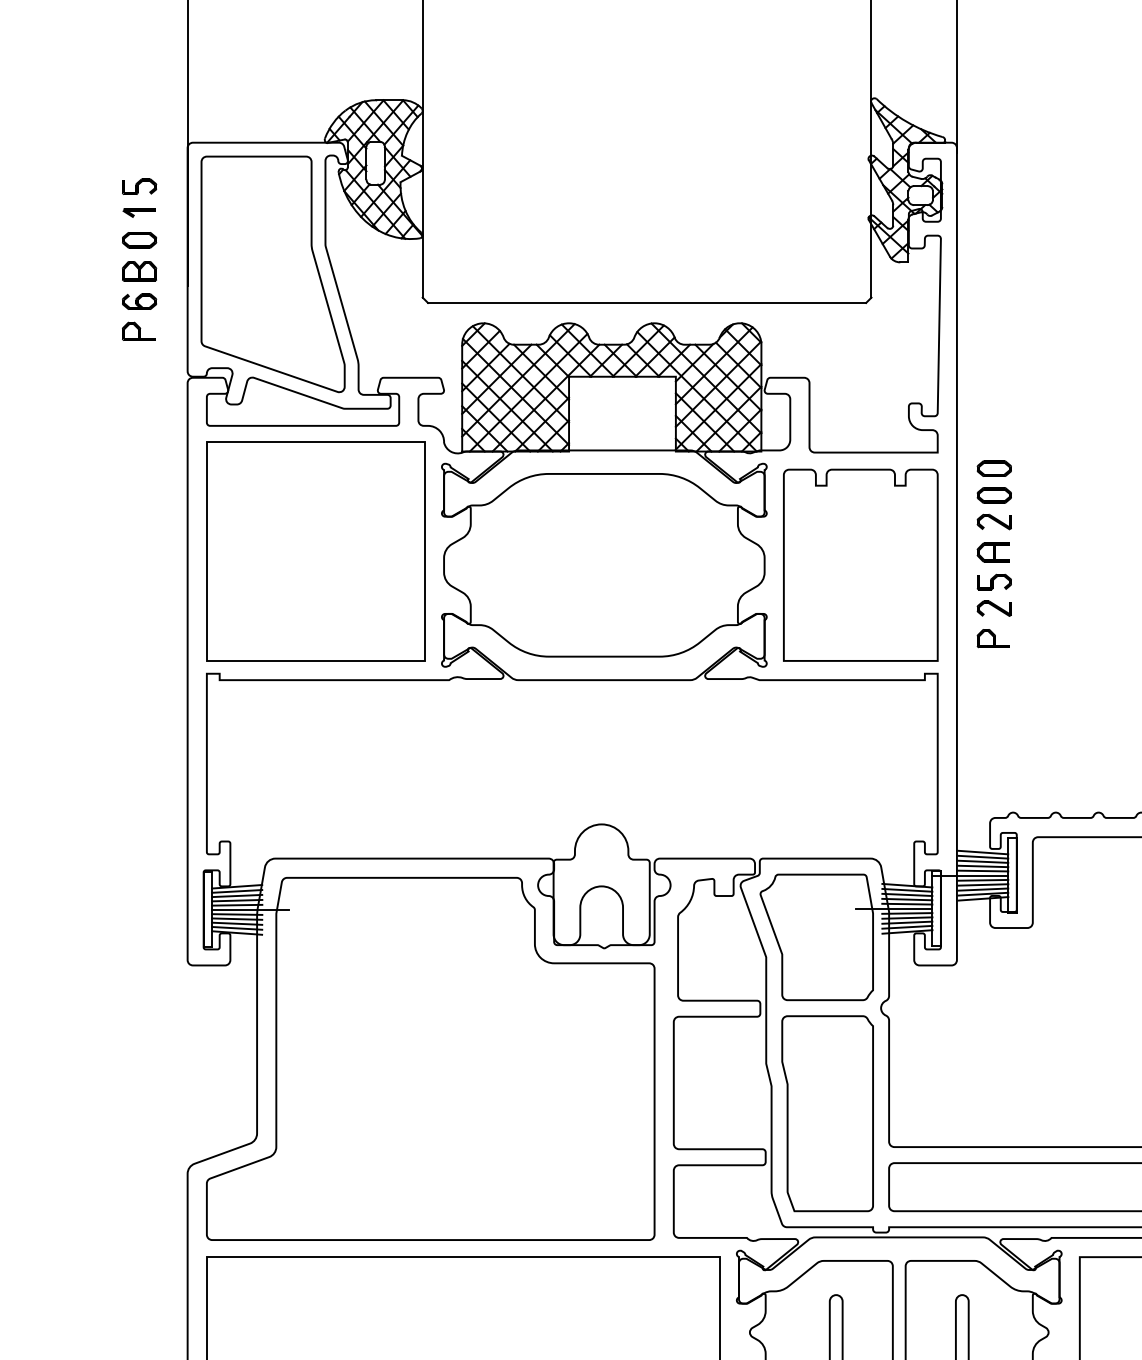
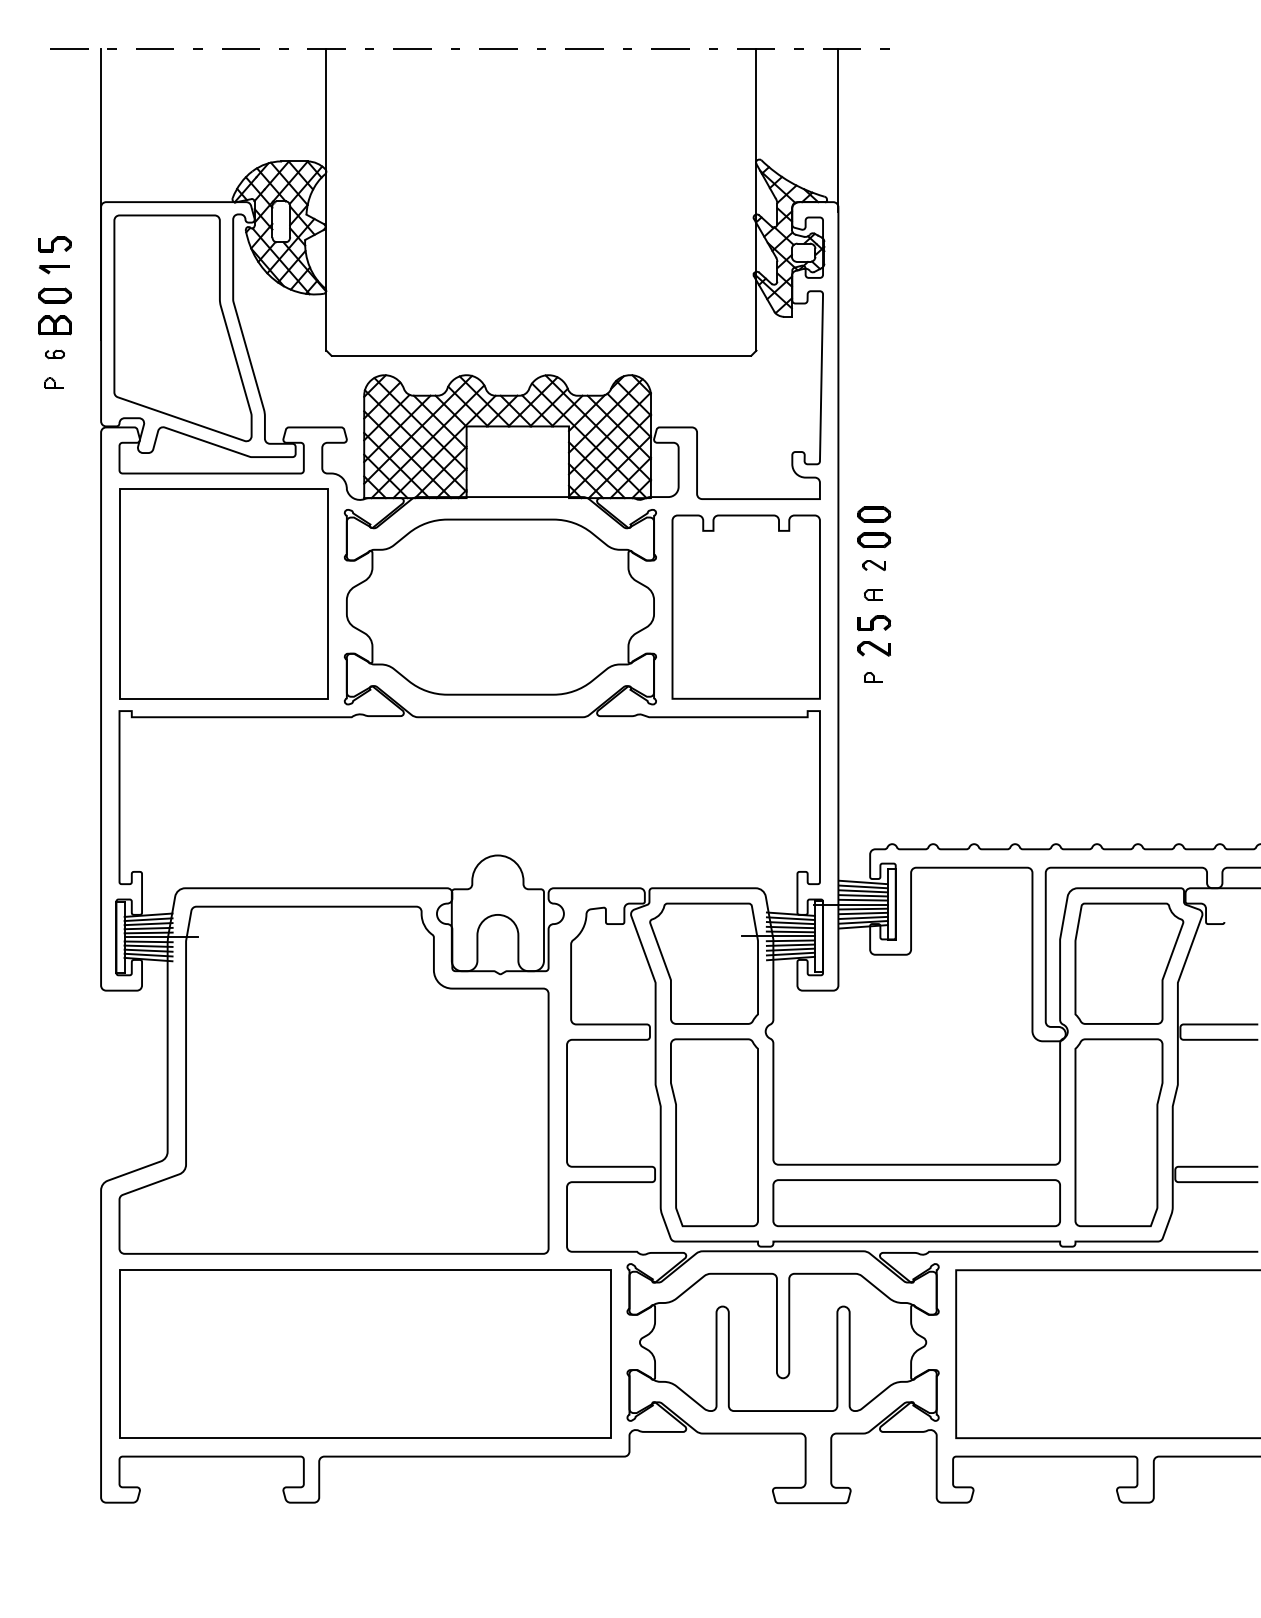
part: (139, 301) -> (54, 354), size x0.6
part: (137, 330) -> (53, 382), size x0.6
part: (993, 521) -> (873, 565), size x0.7
part: (993, 552) -> (873, 594), size x0.6
part: (993, 638) -> (873, 677), size x0.6

